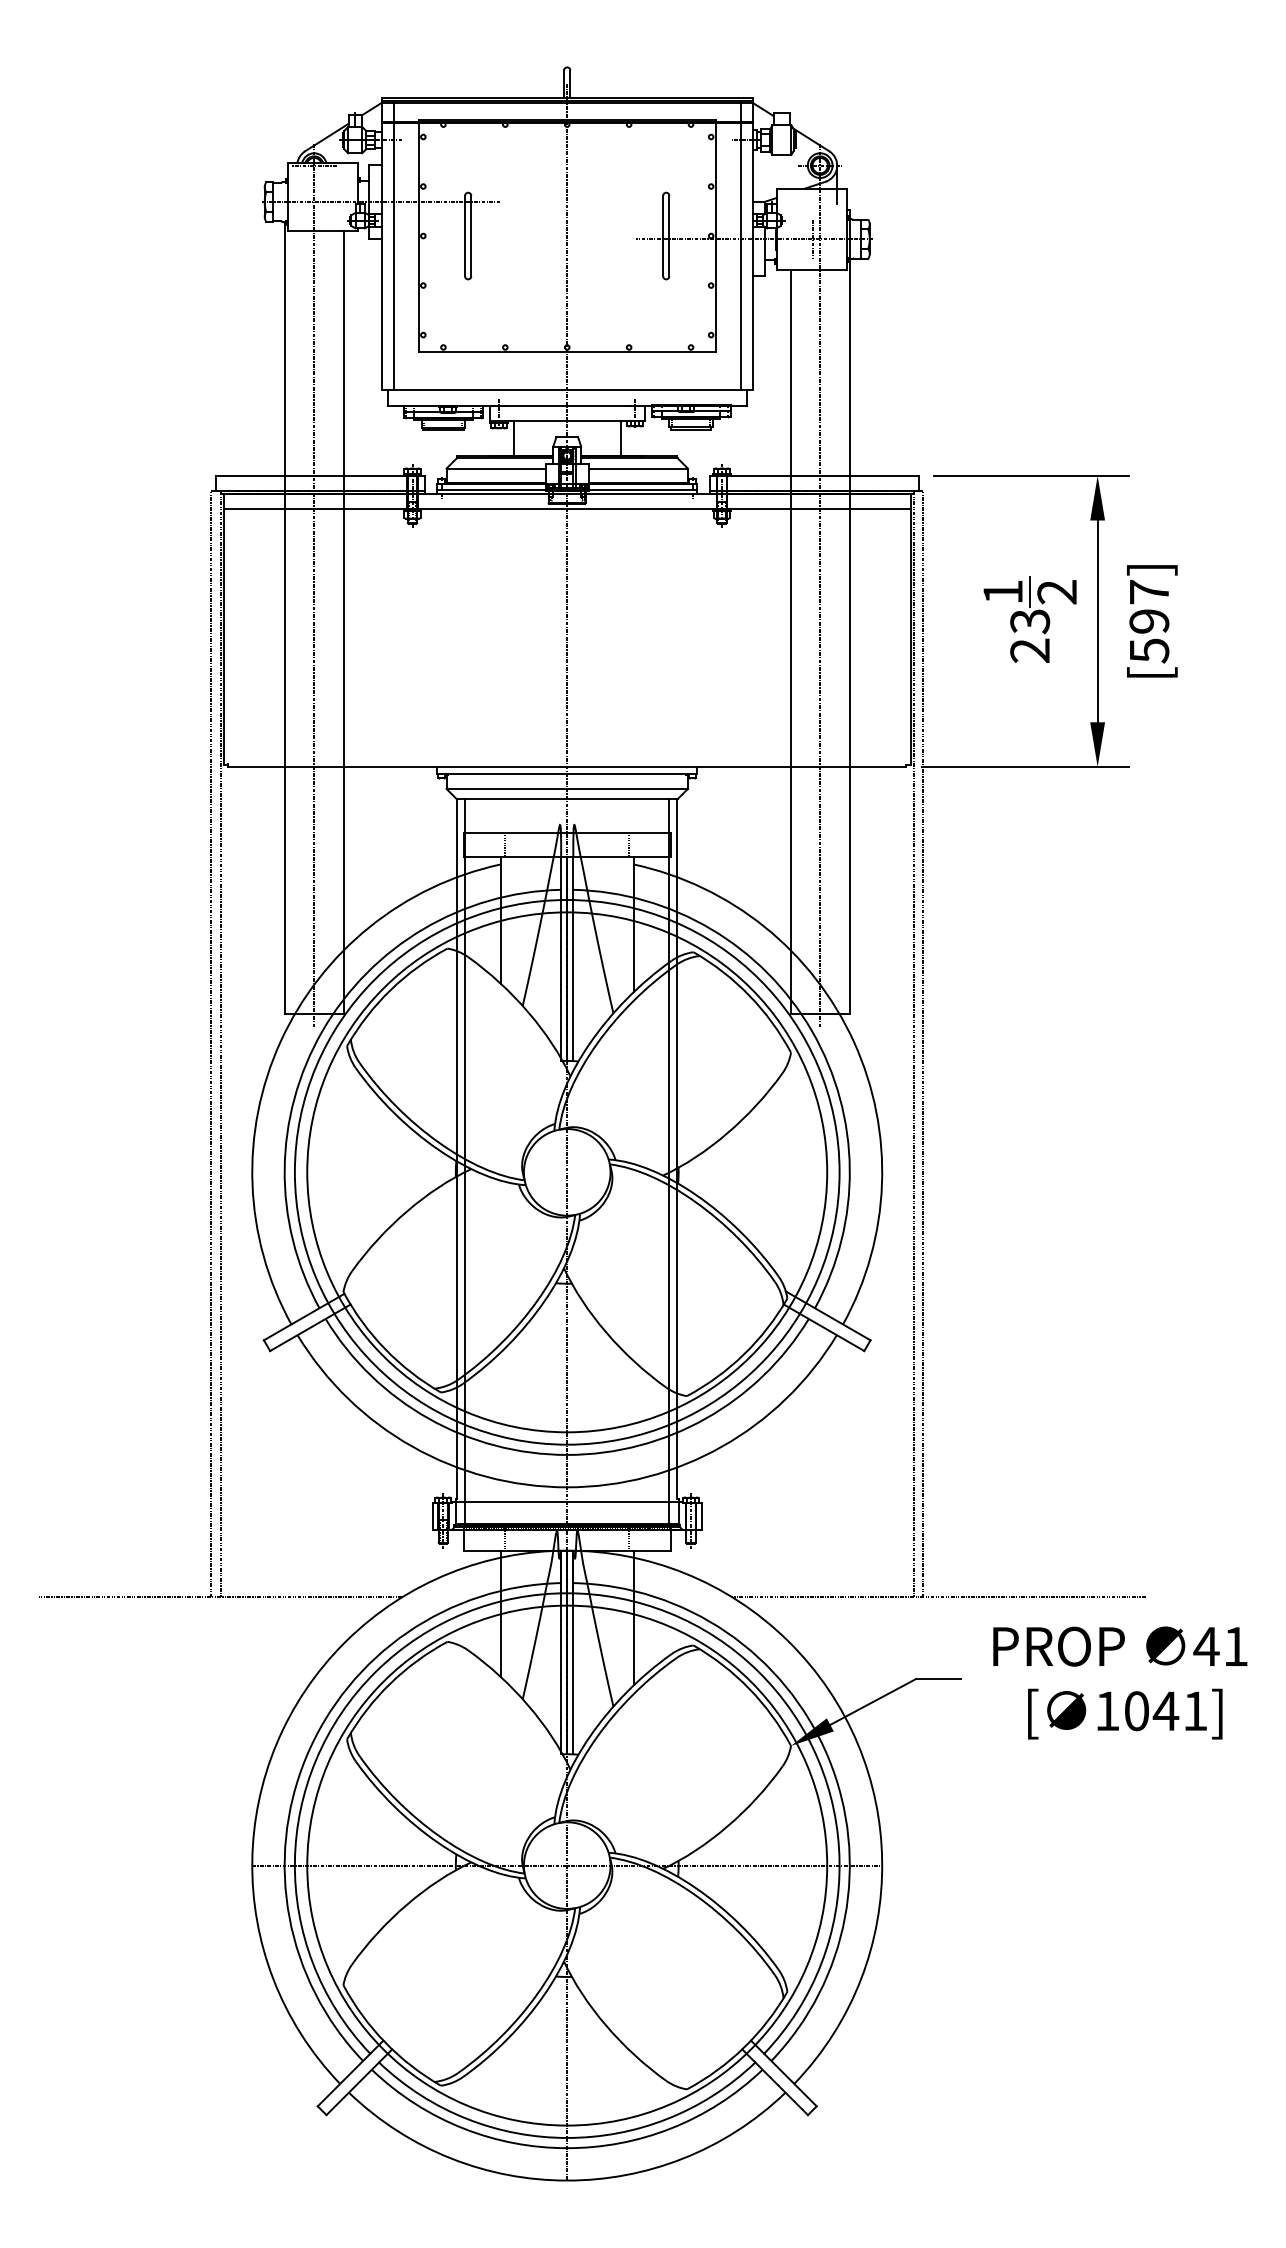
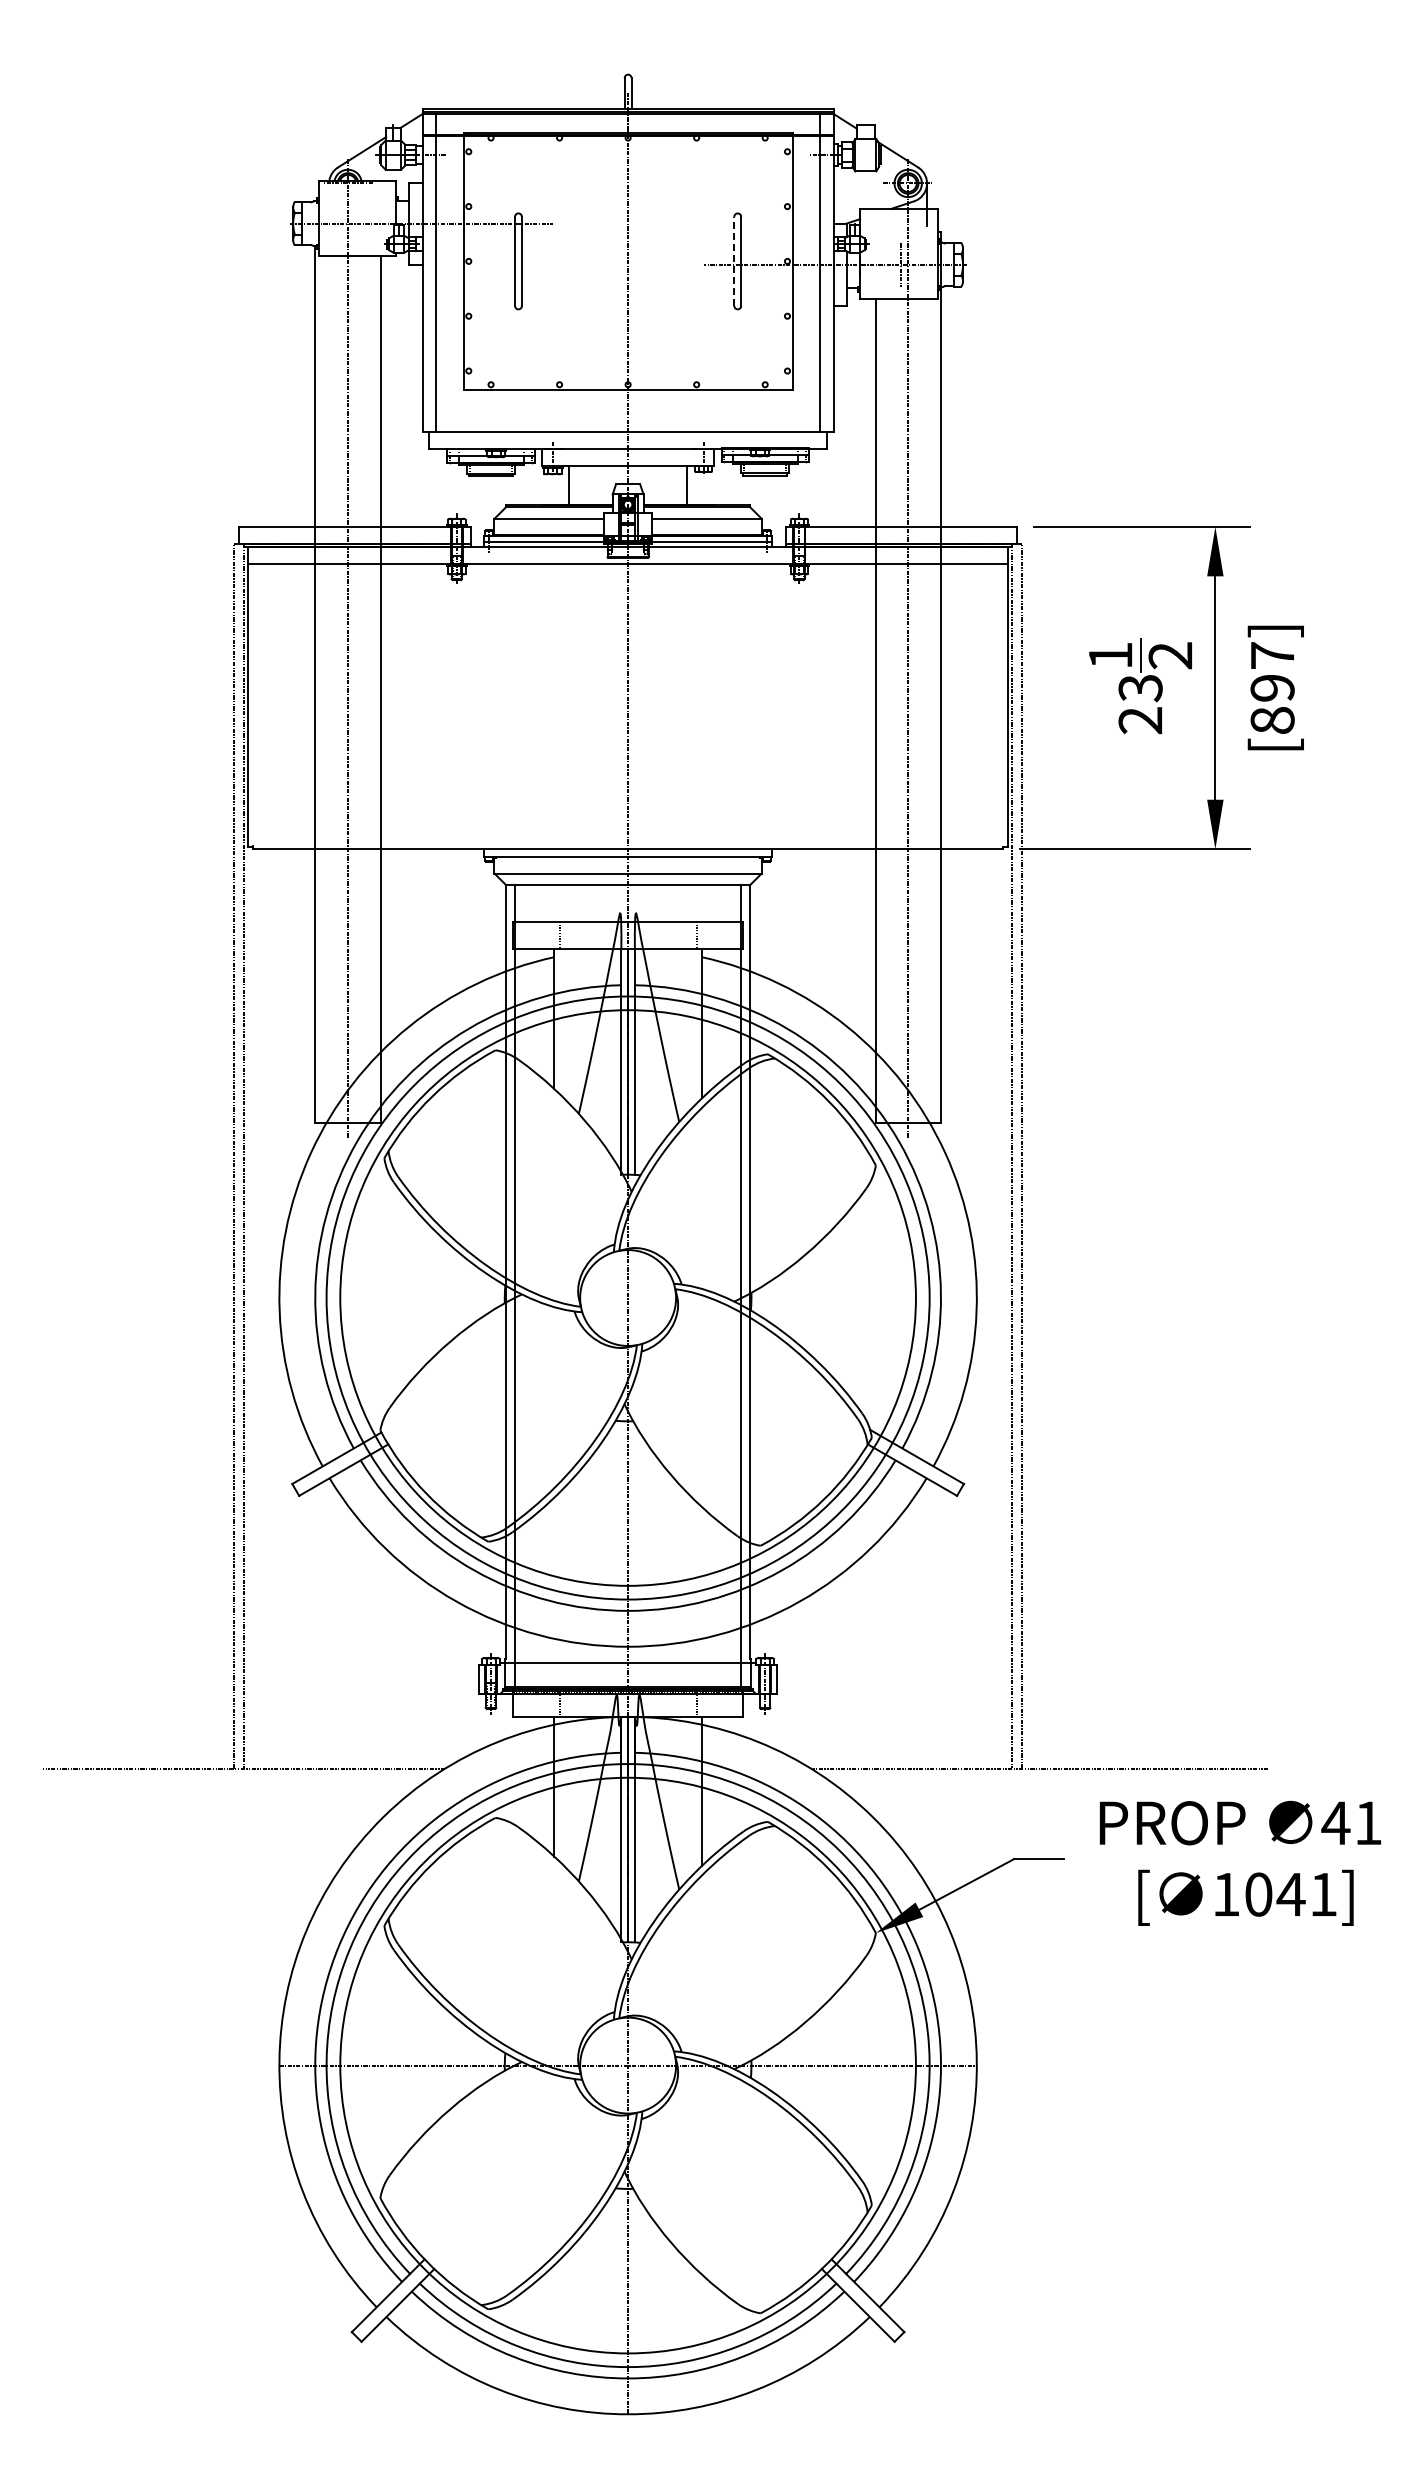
line: (663, 236) -> (734, 261), solid -> dashed
text: (1149, 650) -> (1272, 720), [597] -> [897]

